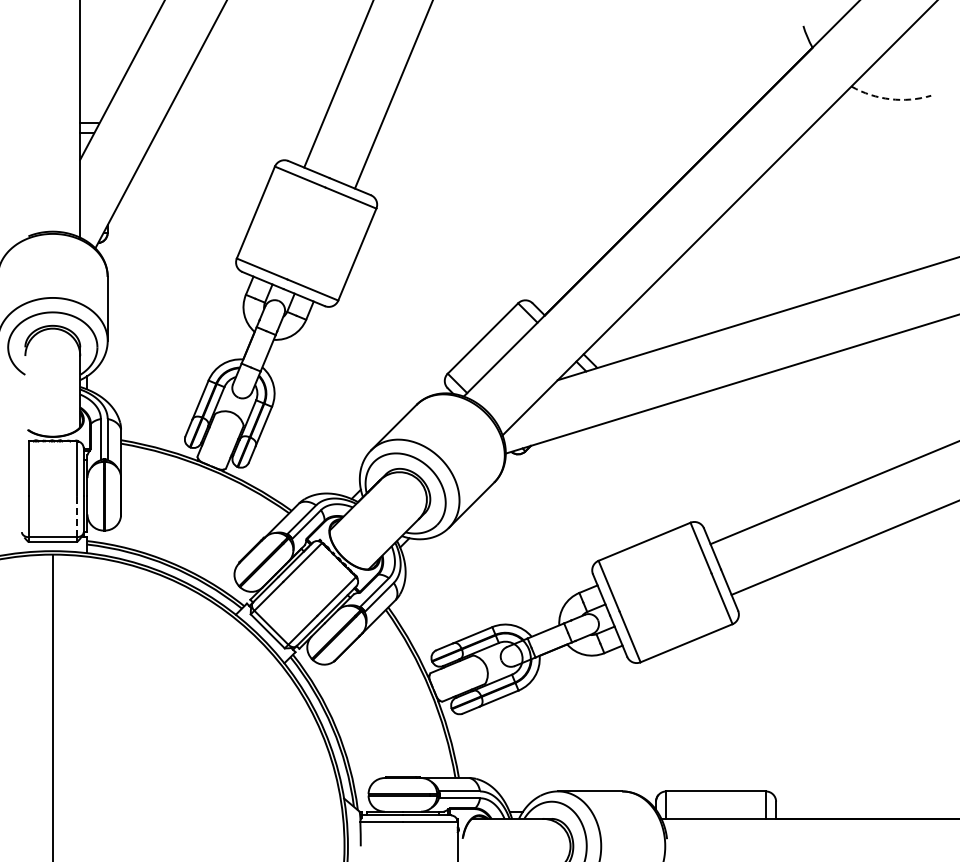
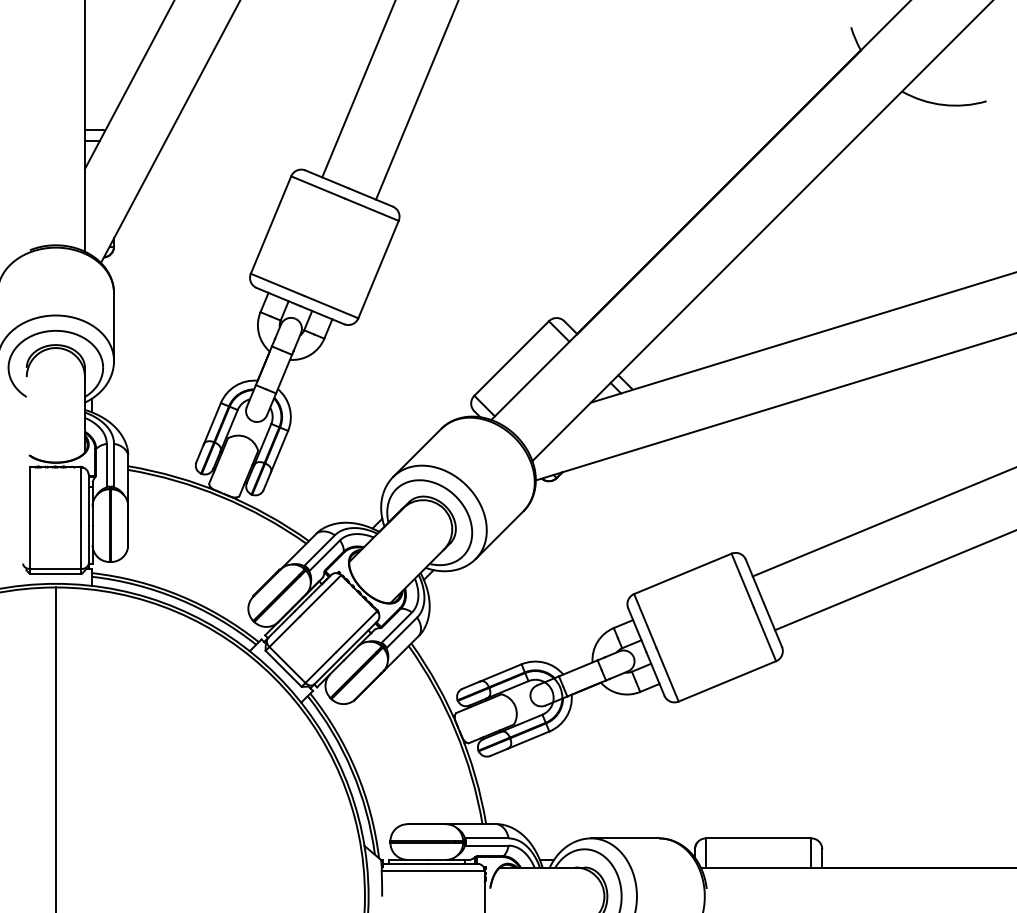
arc: (890, 99) -> (943, 105), dashed -> solid
line: (76, 516) -> (80, 547), dashed -> solid

